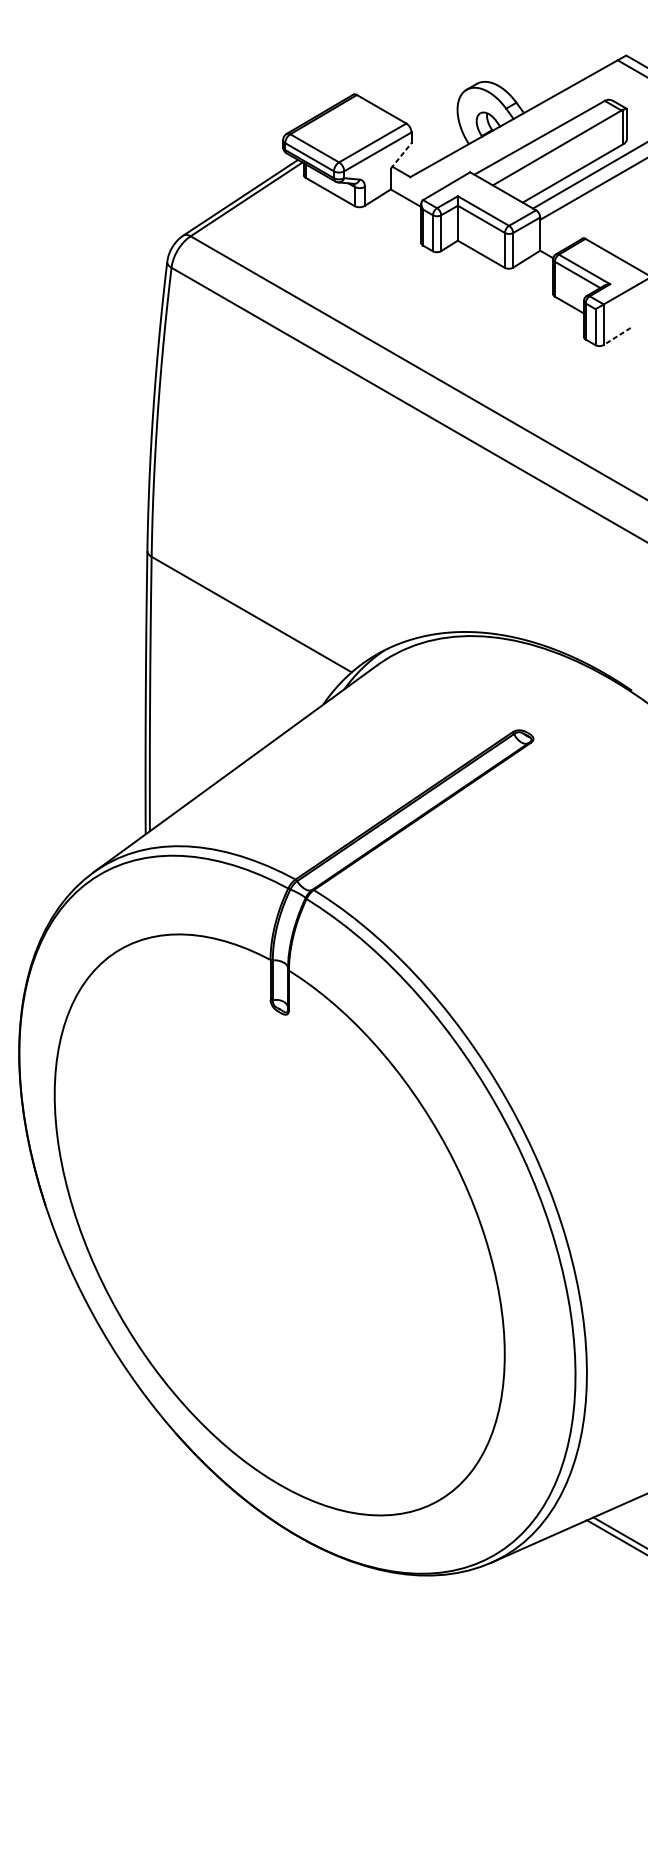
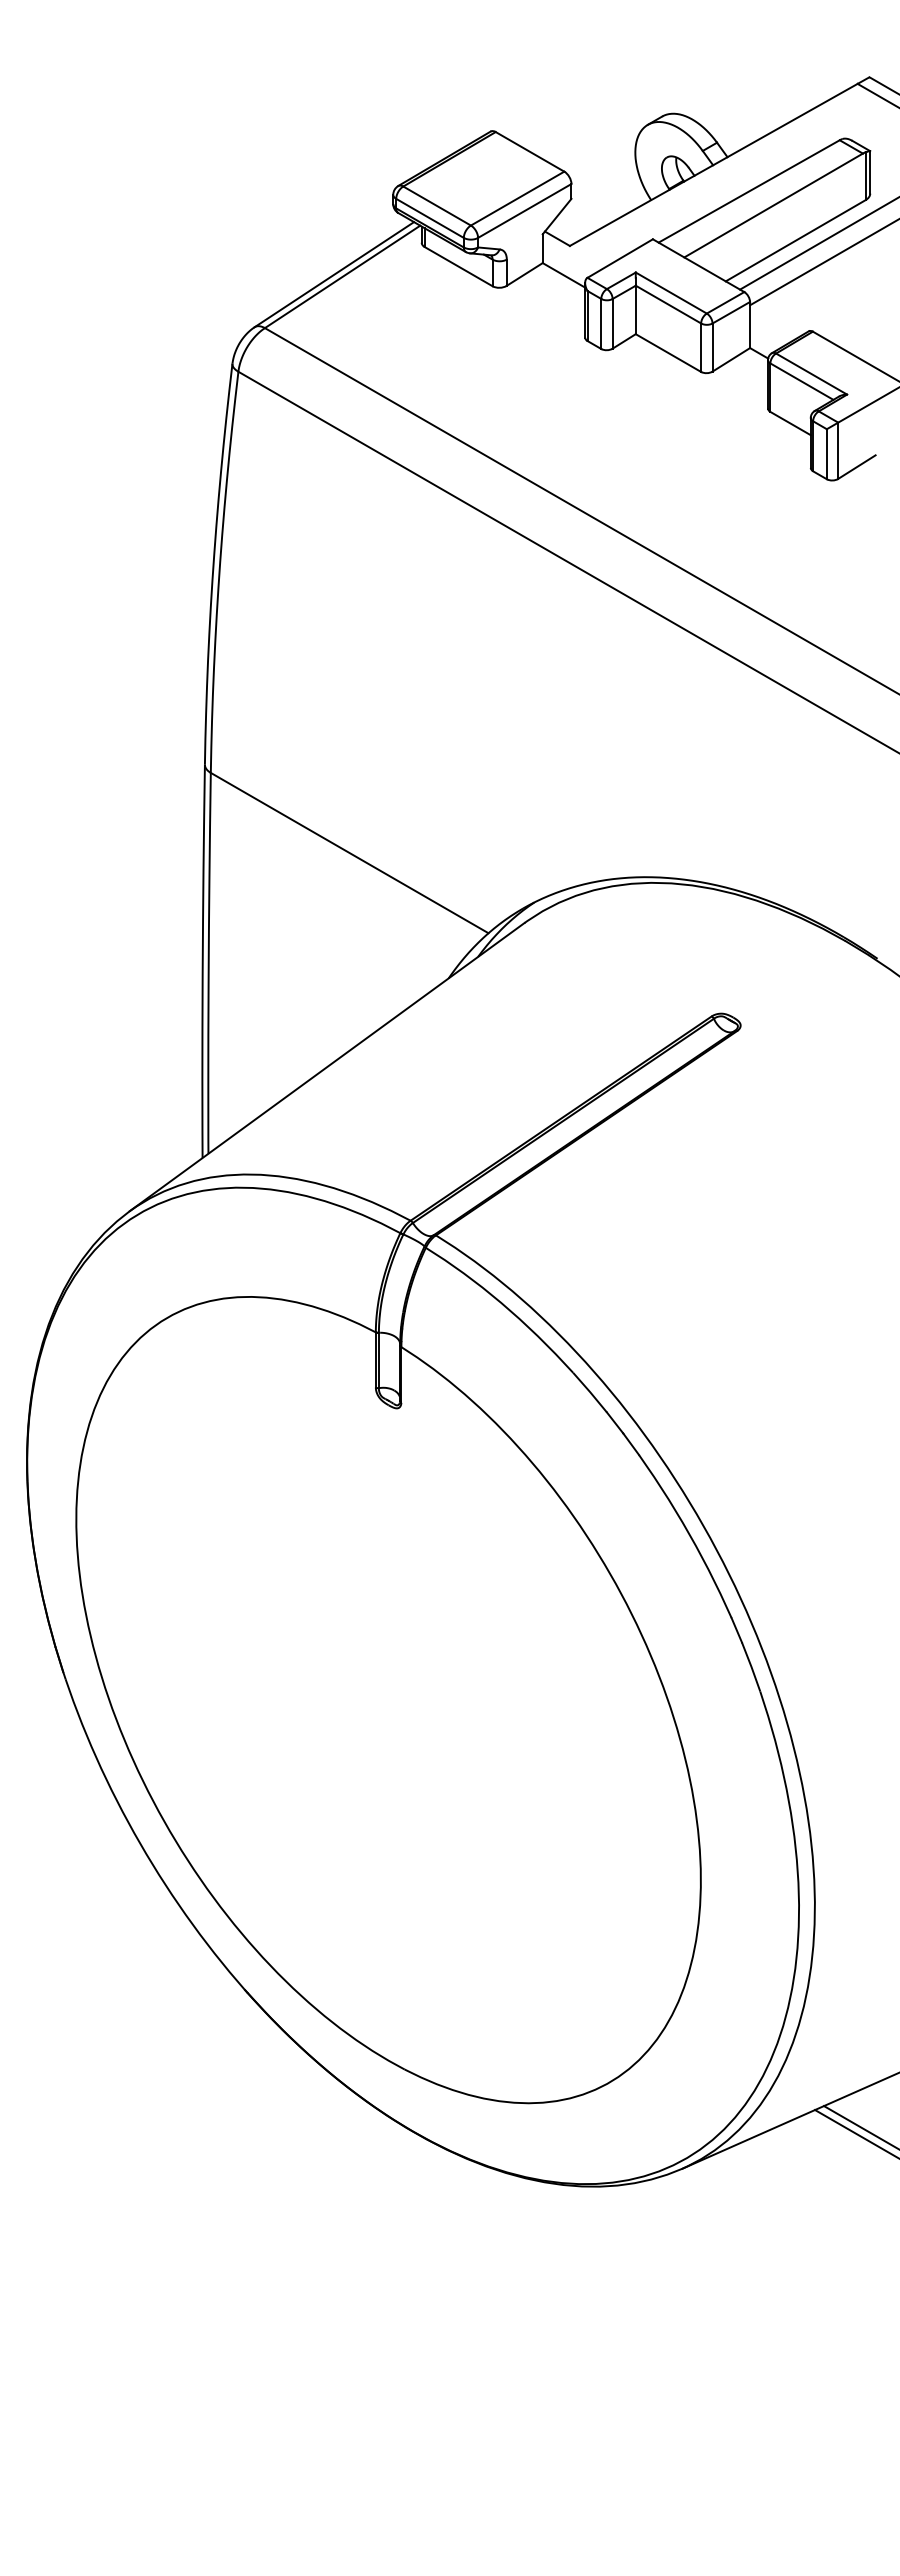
line: (401, 155) -> (557, 216), dashed -> solid
line: (616, 336) -> (856, 467), dashed -> solid

